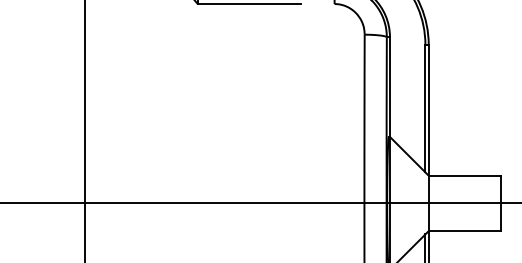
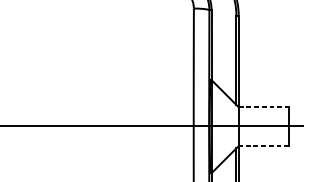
line: (464, 175) -> (263, 107), solid -> dashed
line: (464, 231) -> (263, 146), solid -> dashed

